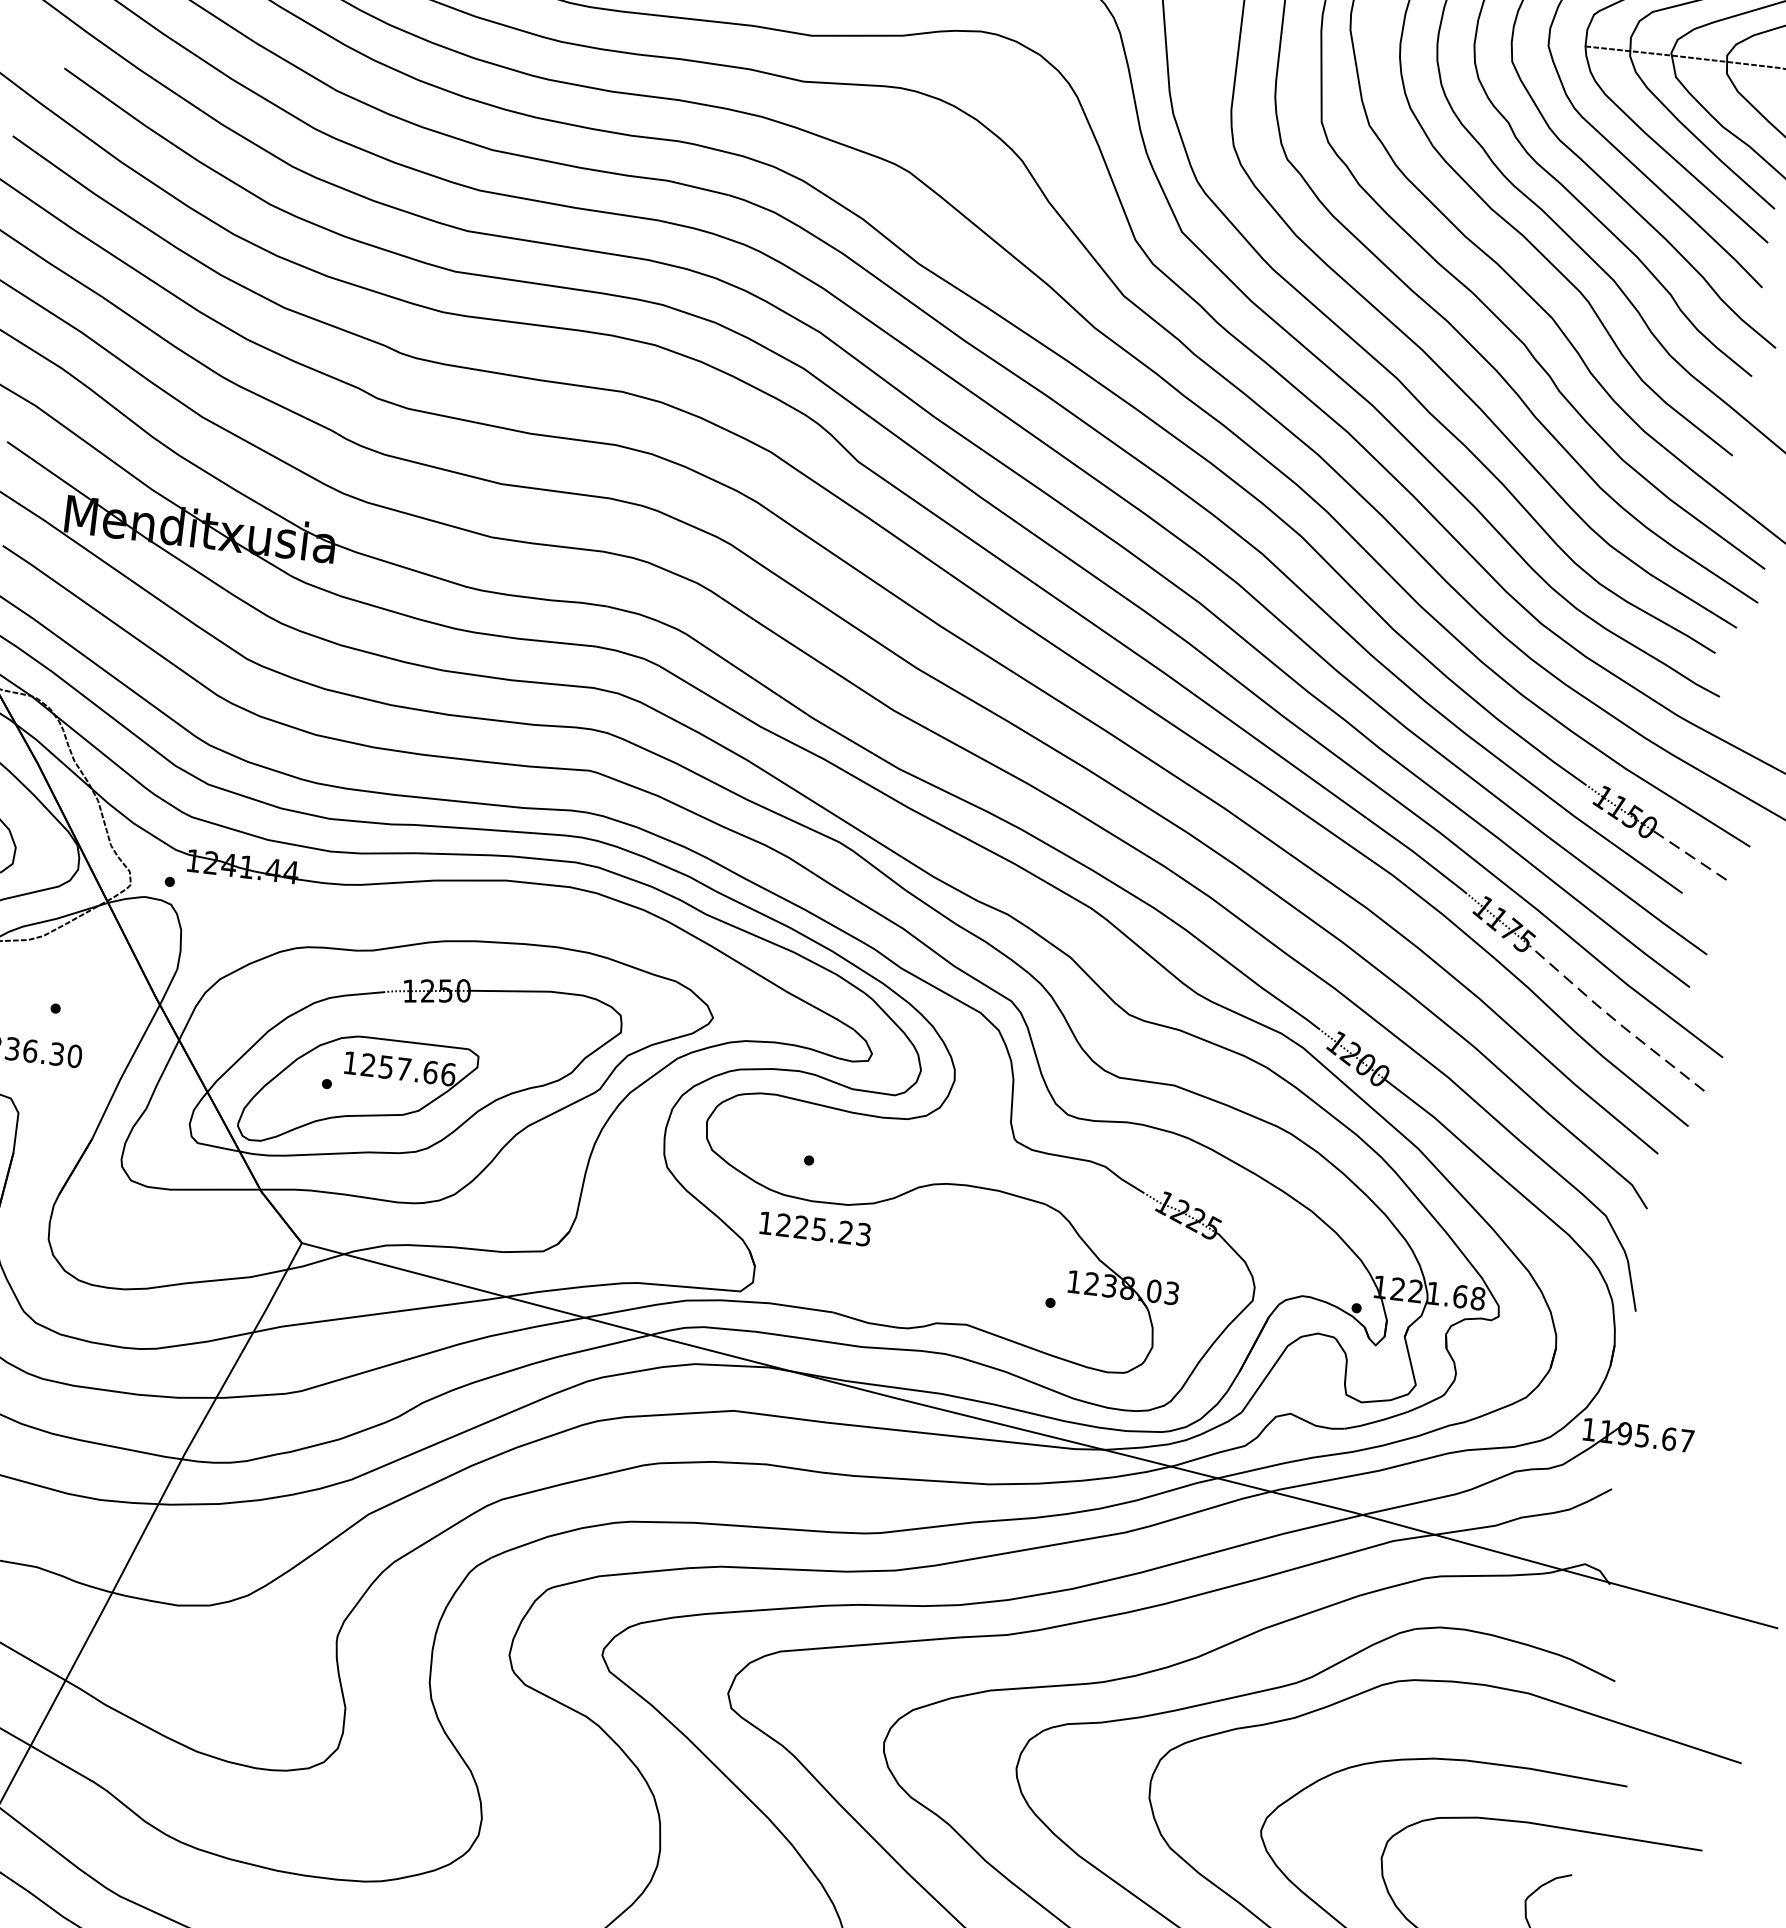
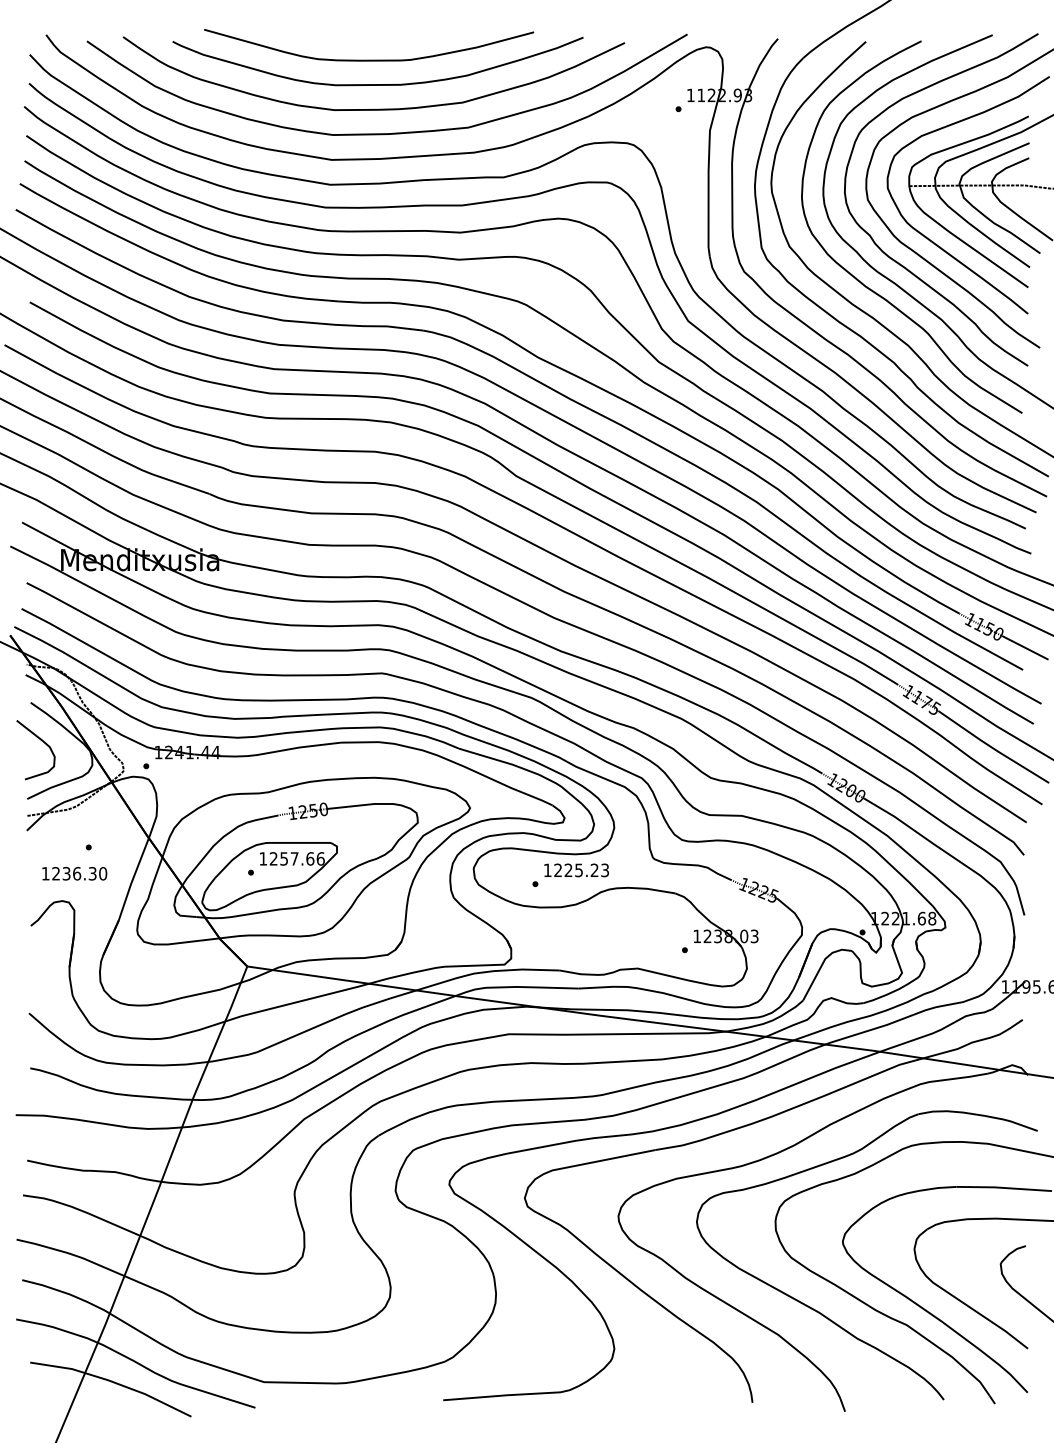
line: (1691, 855) -> (1025, 647), dashed -> solid
line: (1616, 1021) -> (993, 748), dashed -> solid
text: (814, 1229) -> (576, 870), moved

